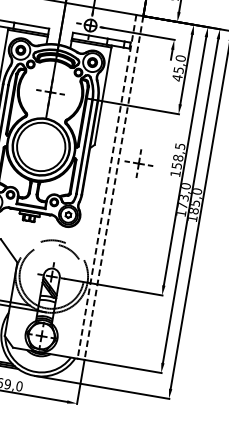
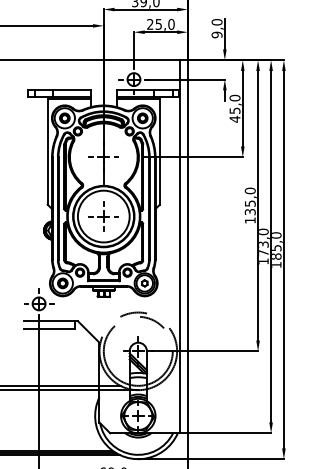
text: (178, 155) -> (249, 200), 158,5 -> 135,0
part: (138, 163) -> (103, 216), moved
line: (107, 186) -> (180, 246), dashed -> solid
line: (113, 187) -> (187, 246), dashed -> solid

